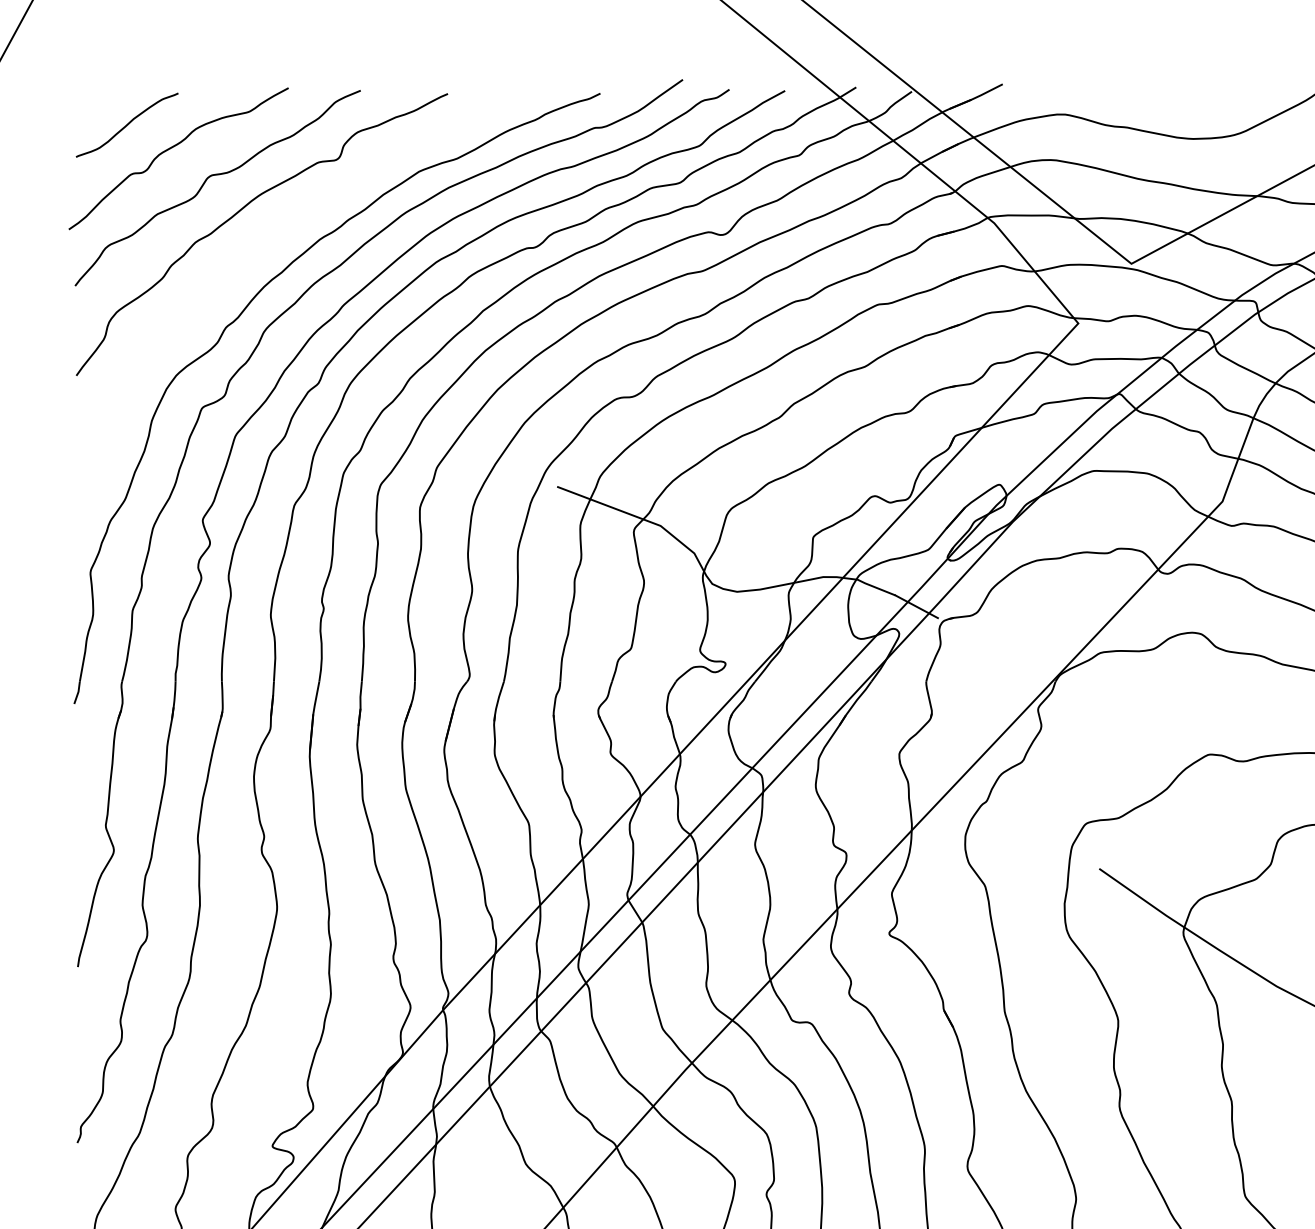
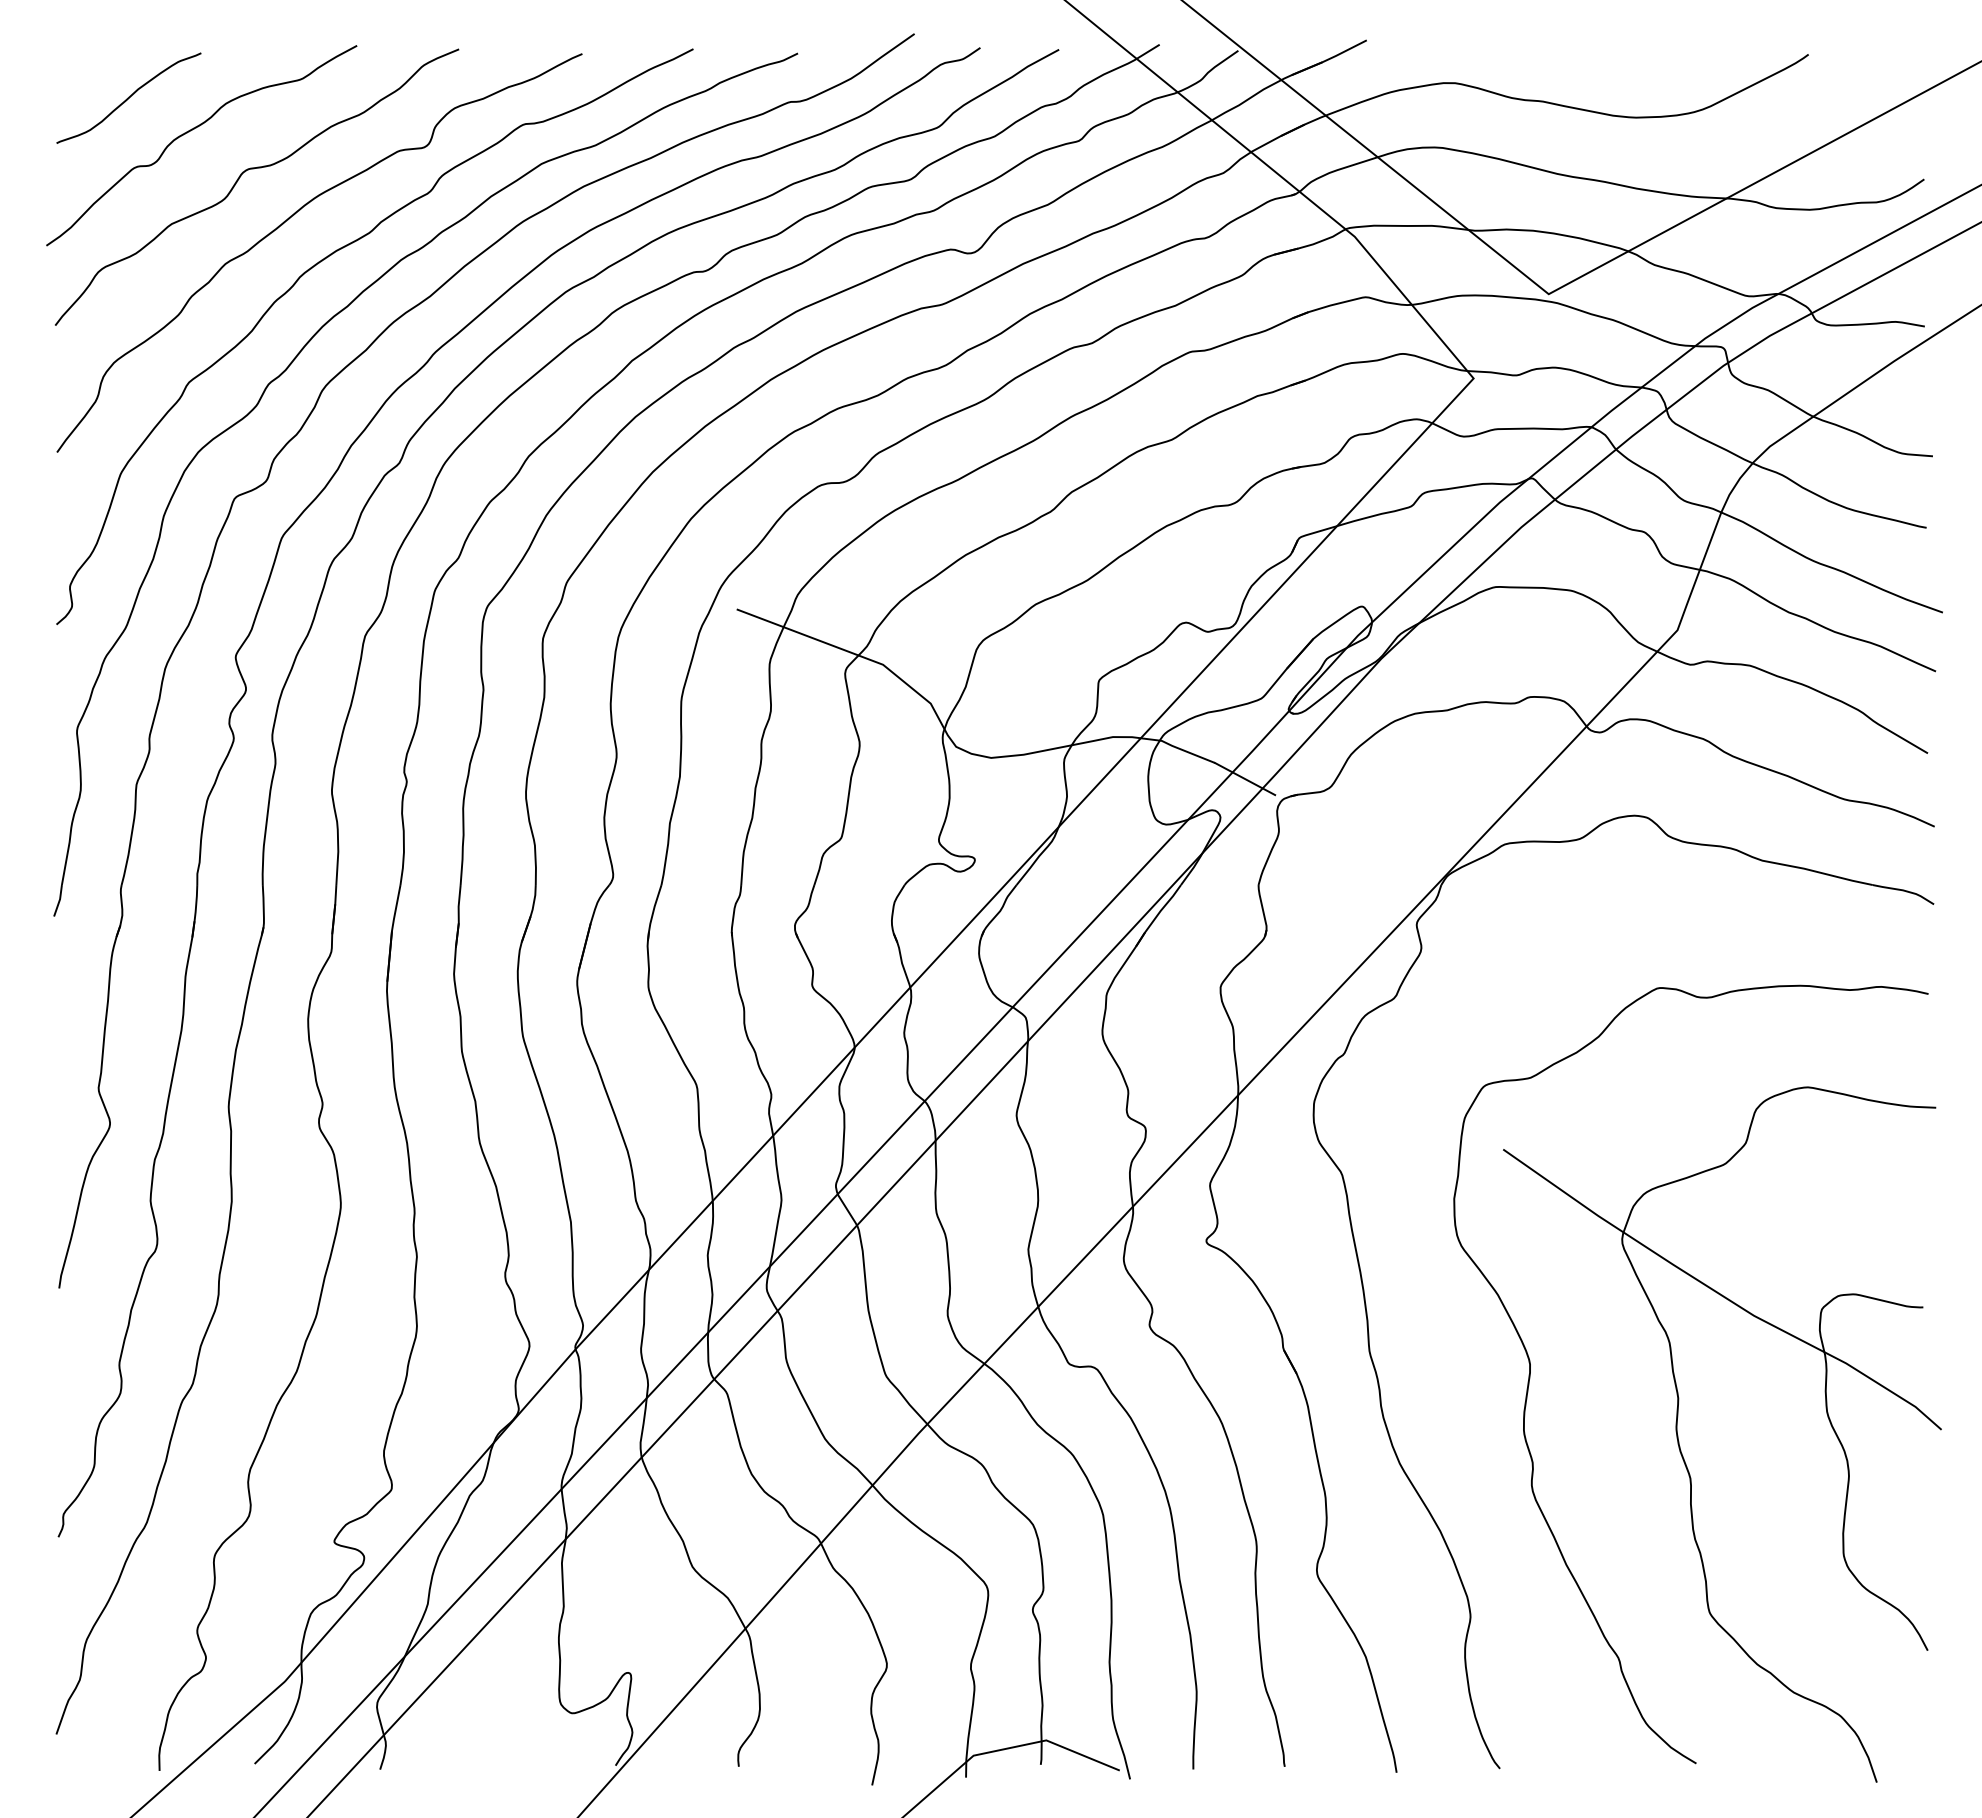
curve: (264, 240) -> (322, 261), added

